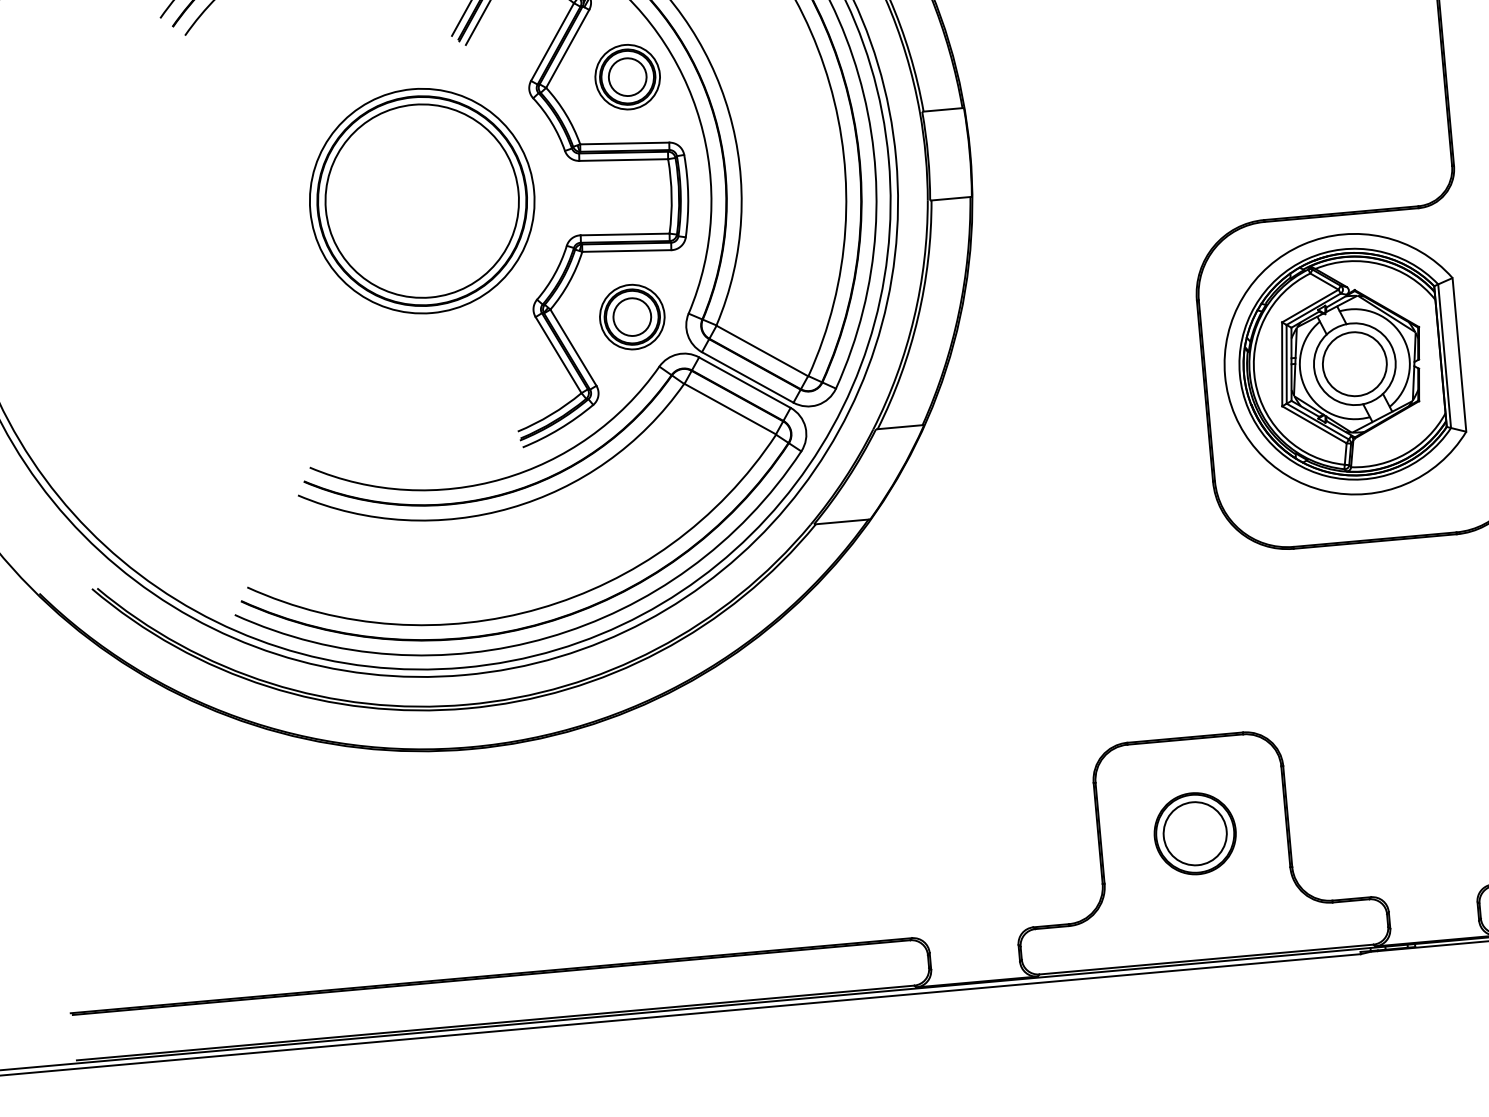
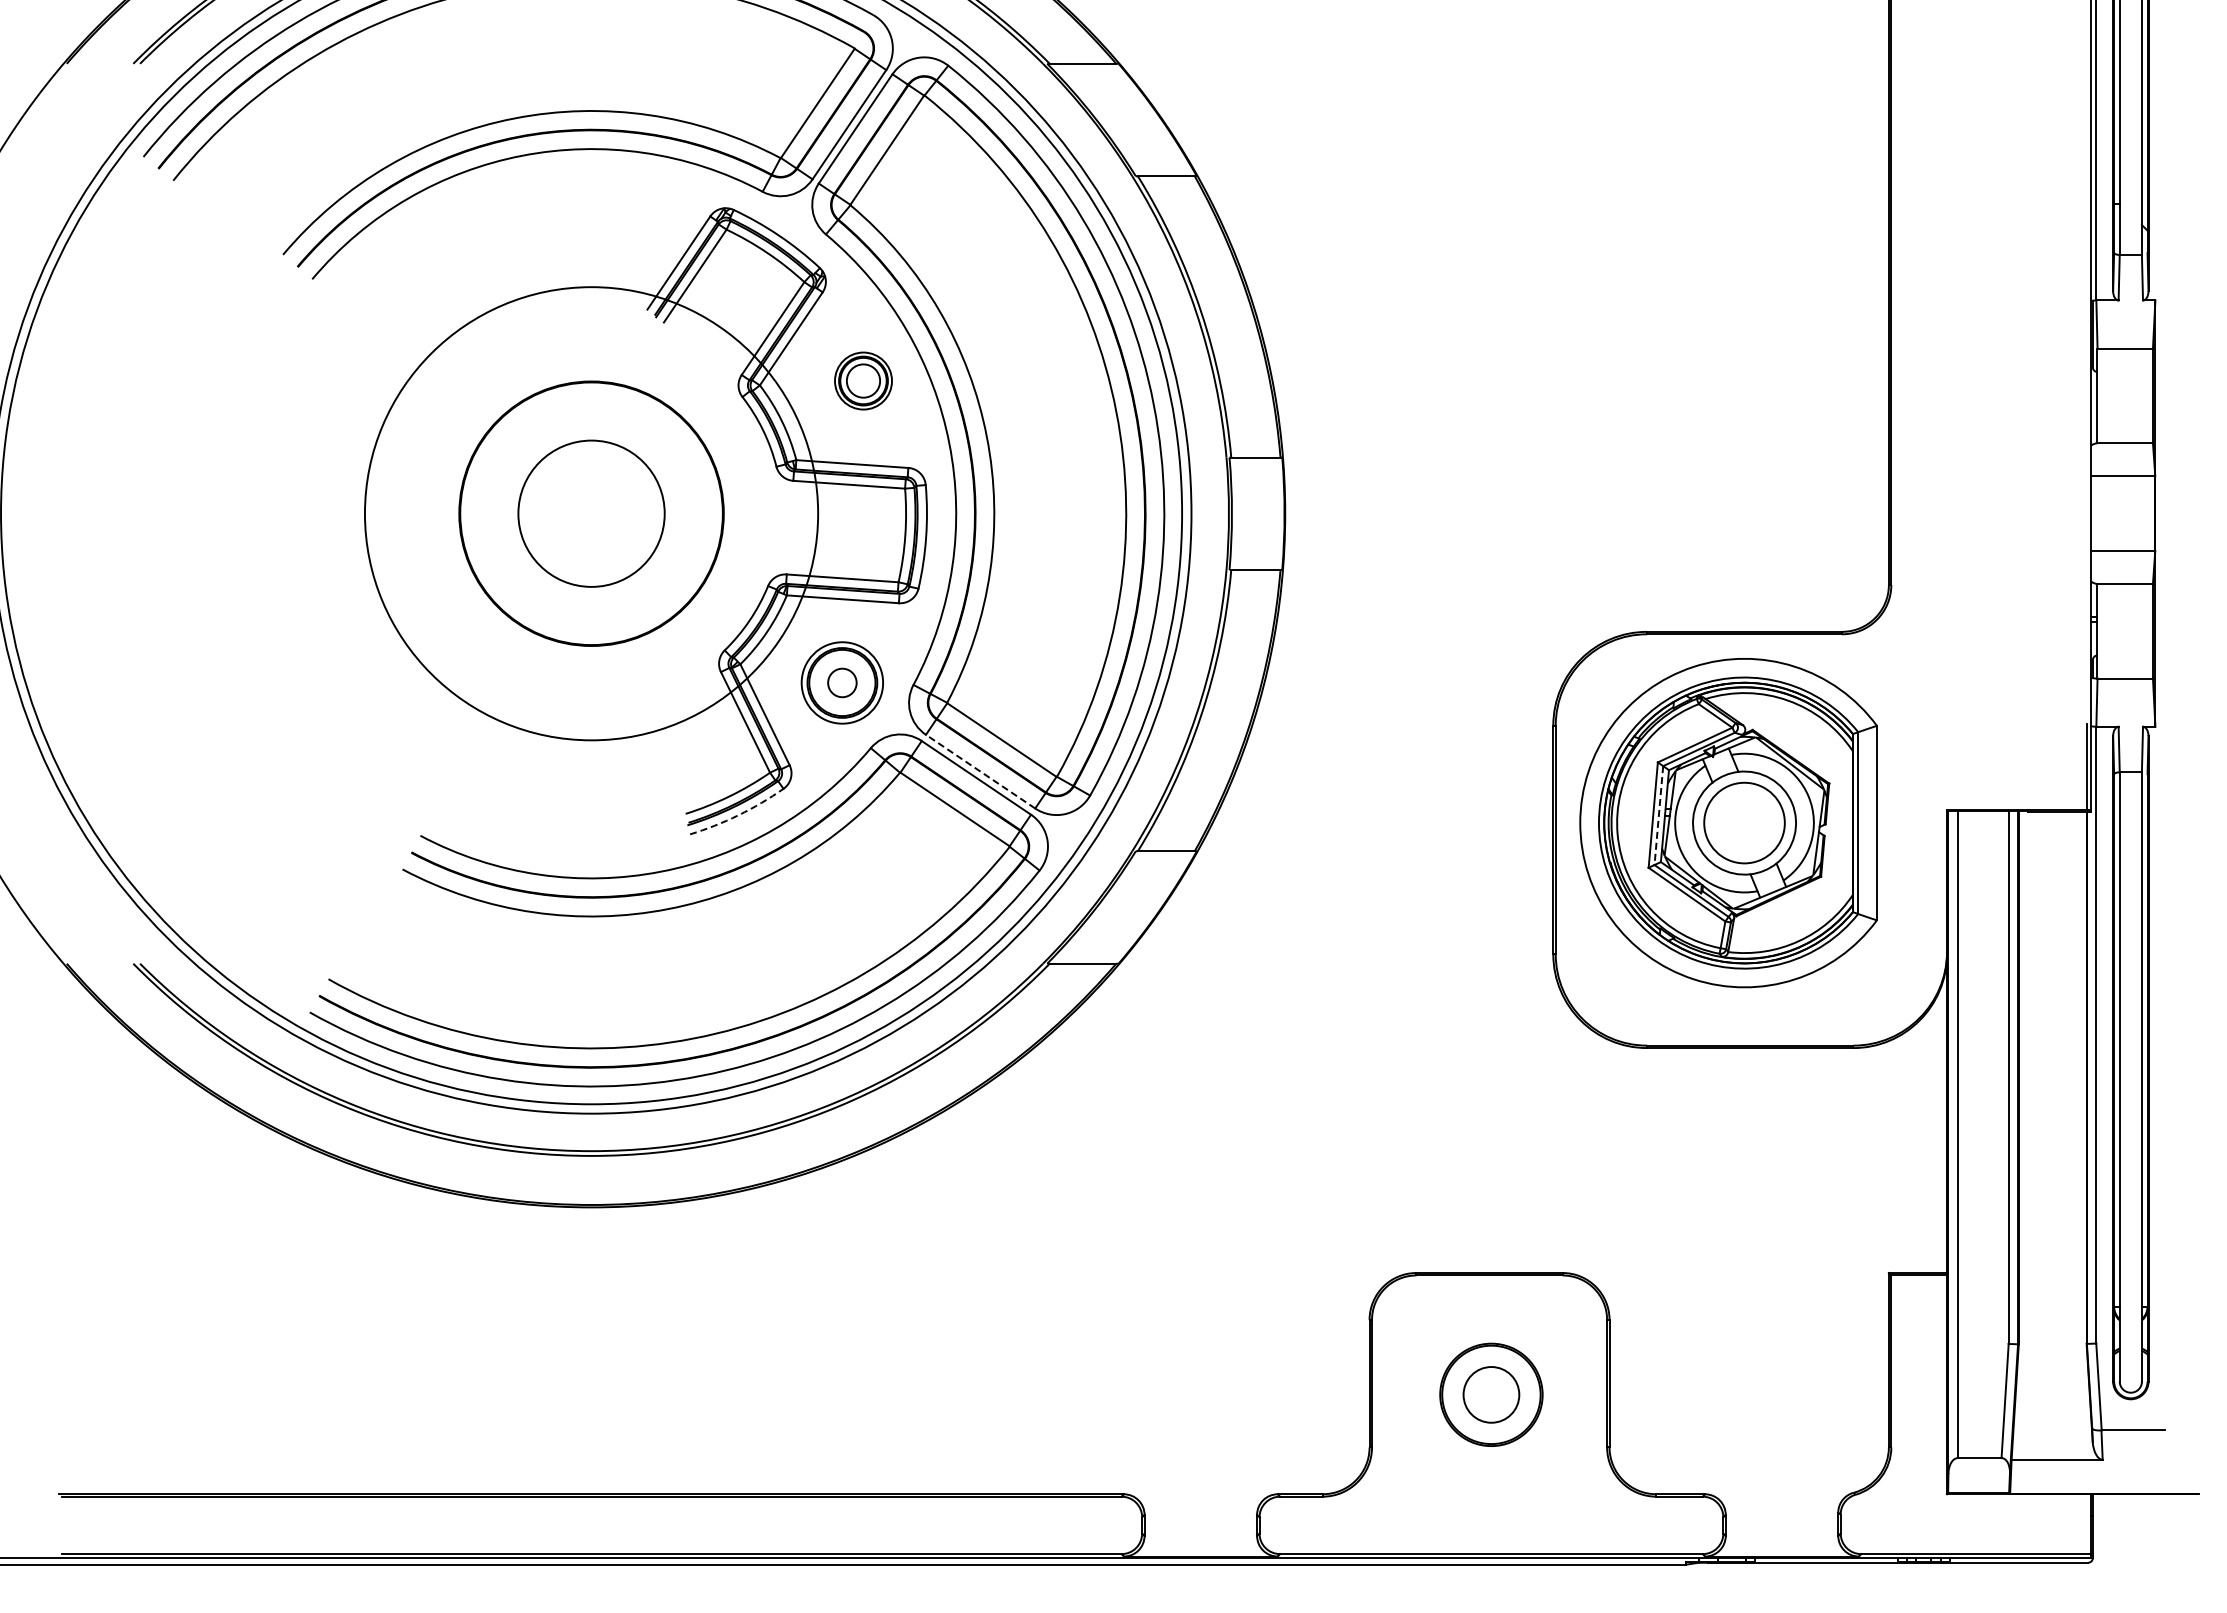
part: (627, 76) -> (863, 380), size x0.7
circle: (422, 200) -> (591, 513), size x0.6
circle: (422, 200) -> (591, 513), size x1.6
circle: (632, 316) -> (842, 682), size x0.6
line: (1286, 364) -> (1658, 815), solid -> dashed
line: (747, 377) -> (980, 771), solid -> dashed
arc: (559, 429) -> (738, 815), solid -> dashed
circle: (1195, 833) -> (1491, 1394), size x0.7

